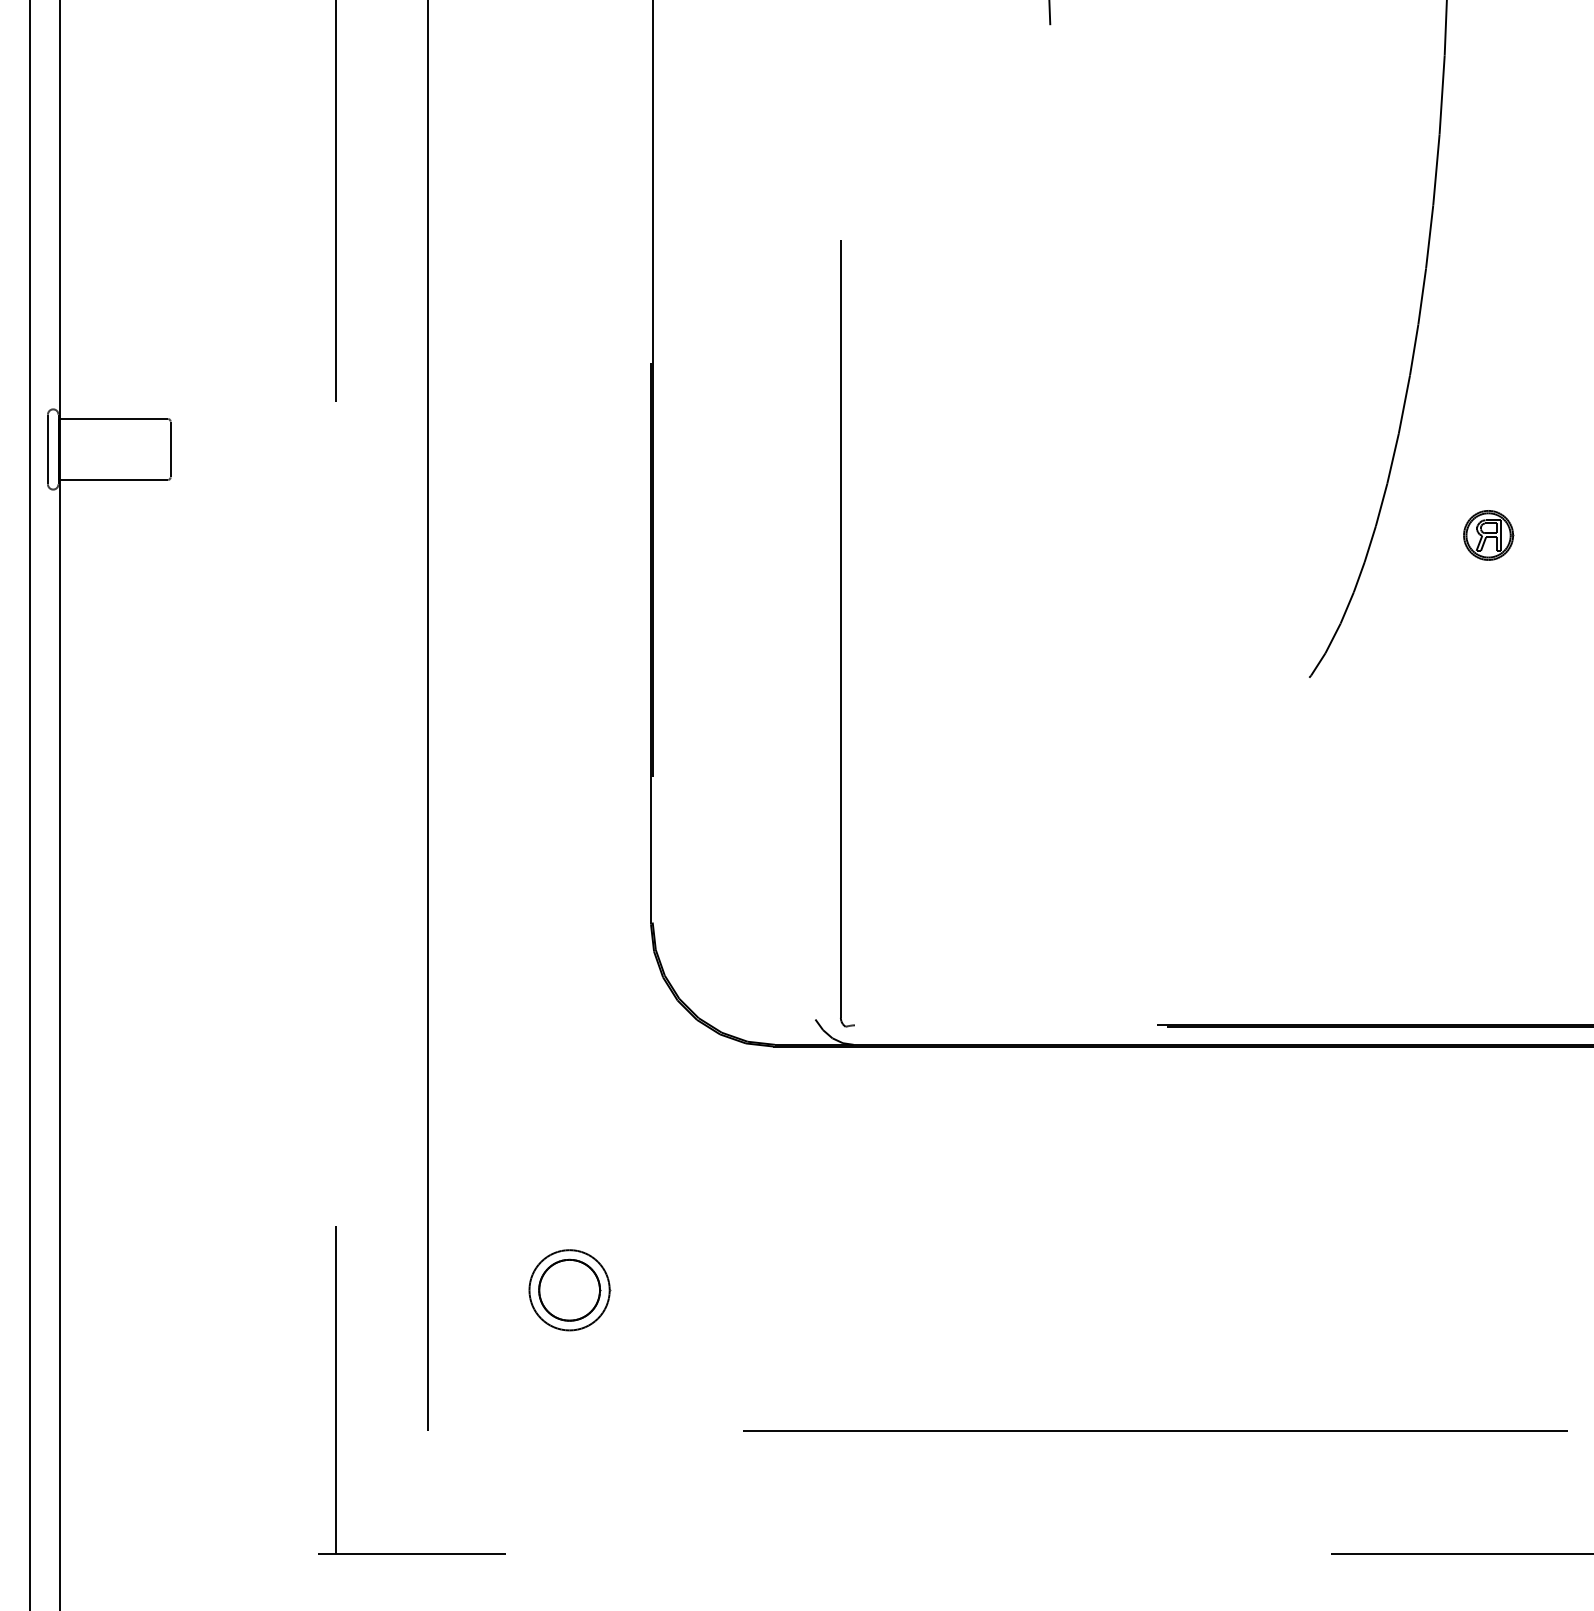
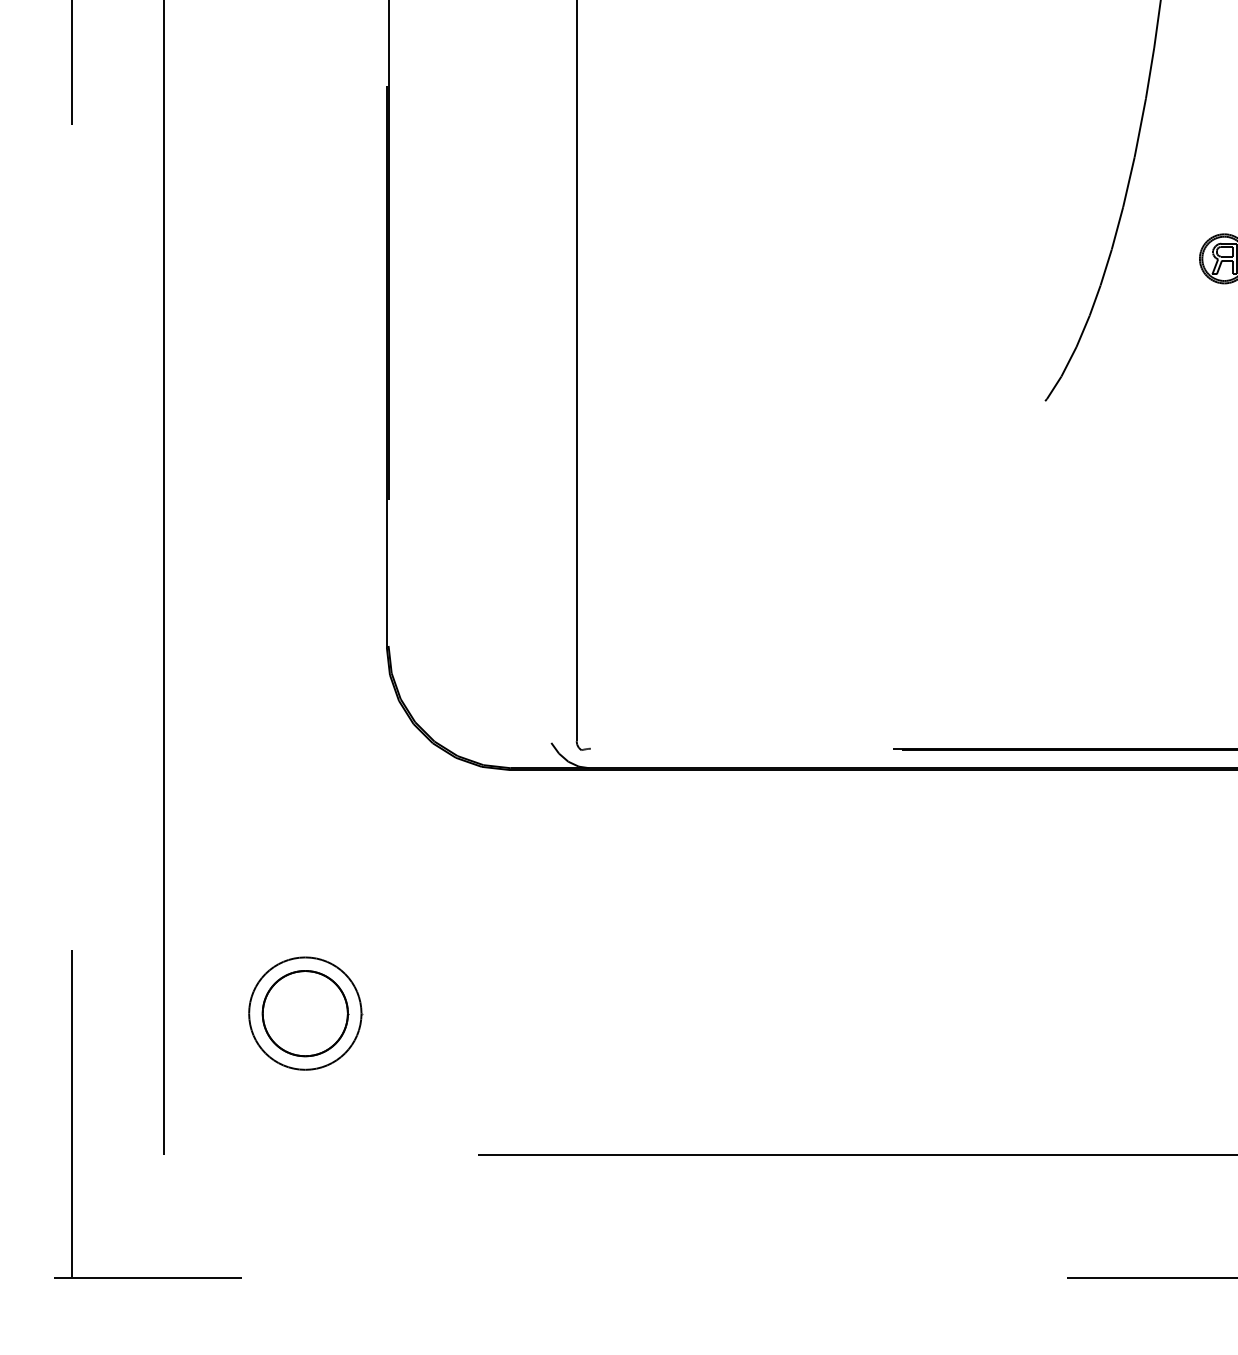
part: (569, 1290) -> (305, 1013), size x1.4

